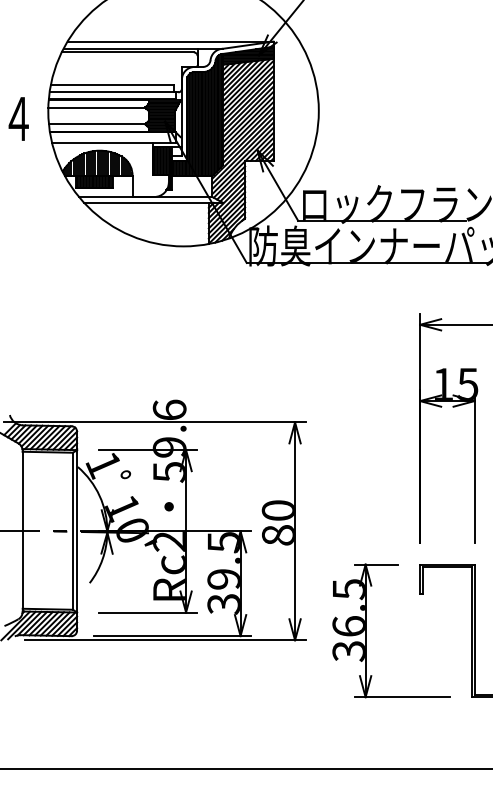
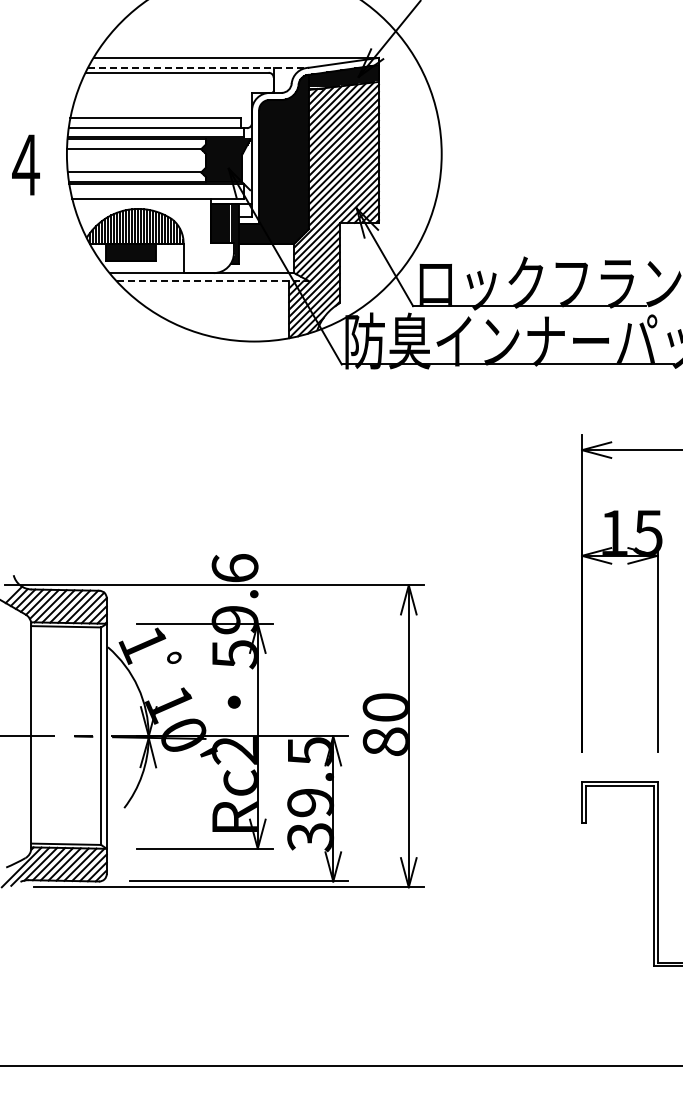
line: (143, 48) -> (198, 67), solid -> dashed
line: (154, 203) -> (213, 281), solid -> dashed
part: (366, 631) -> (507, 874), removed

